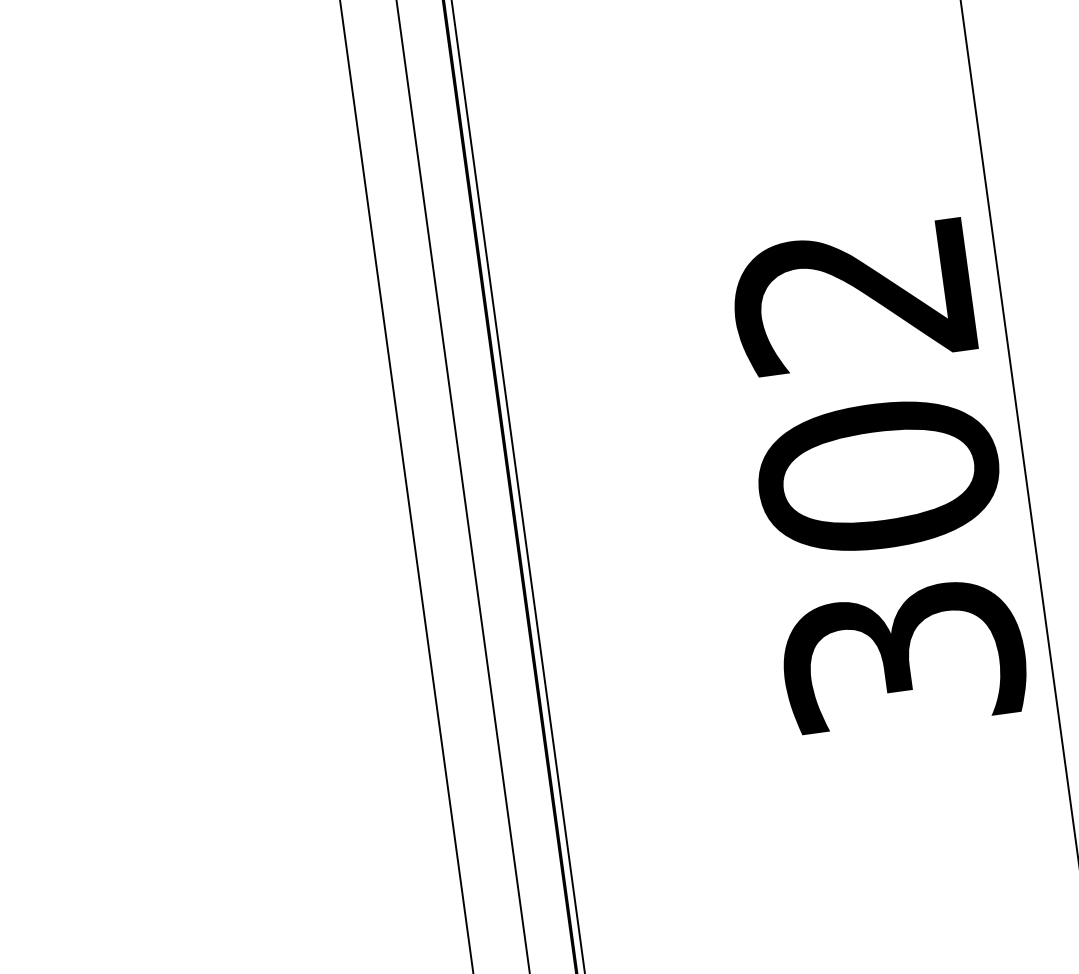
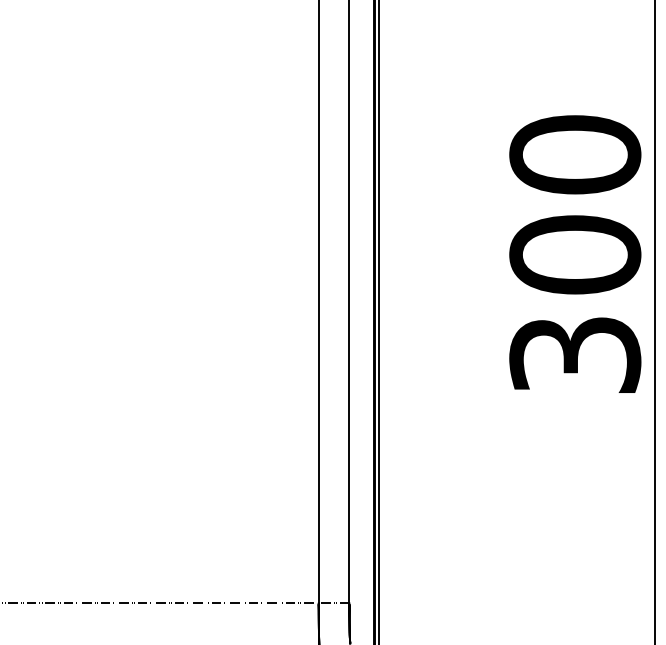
text: (854, 294) -> (575, 154), 302 -> 300

